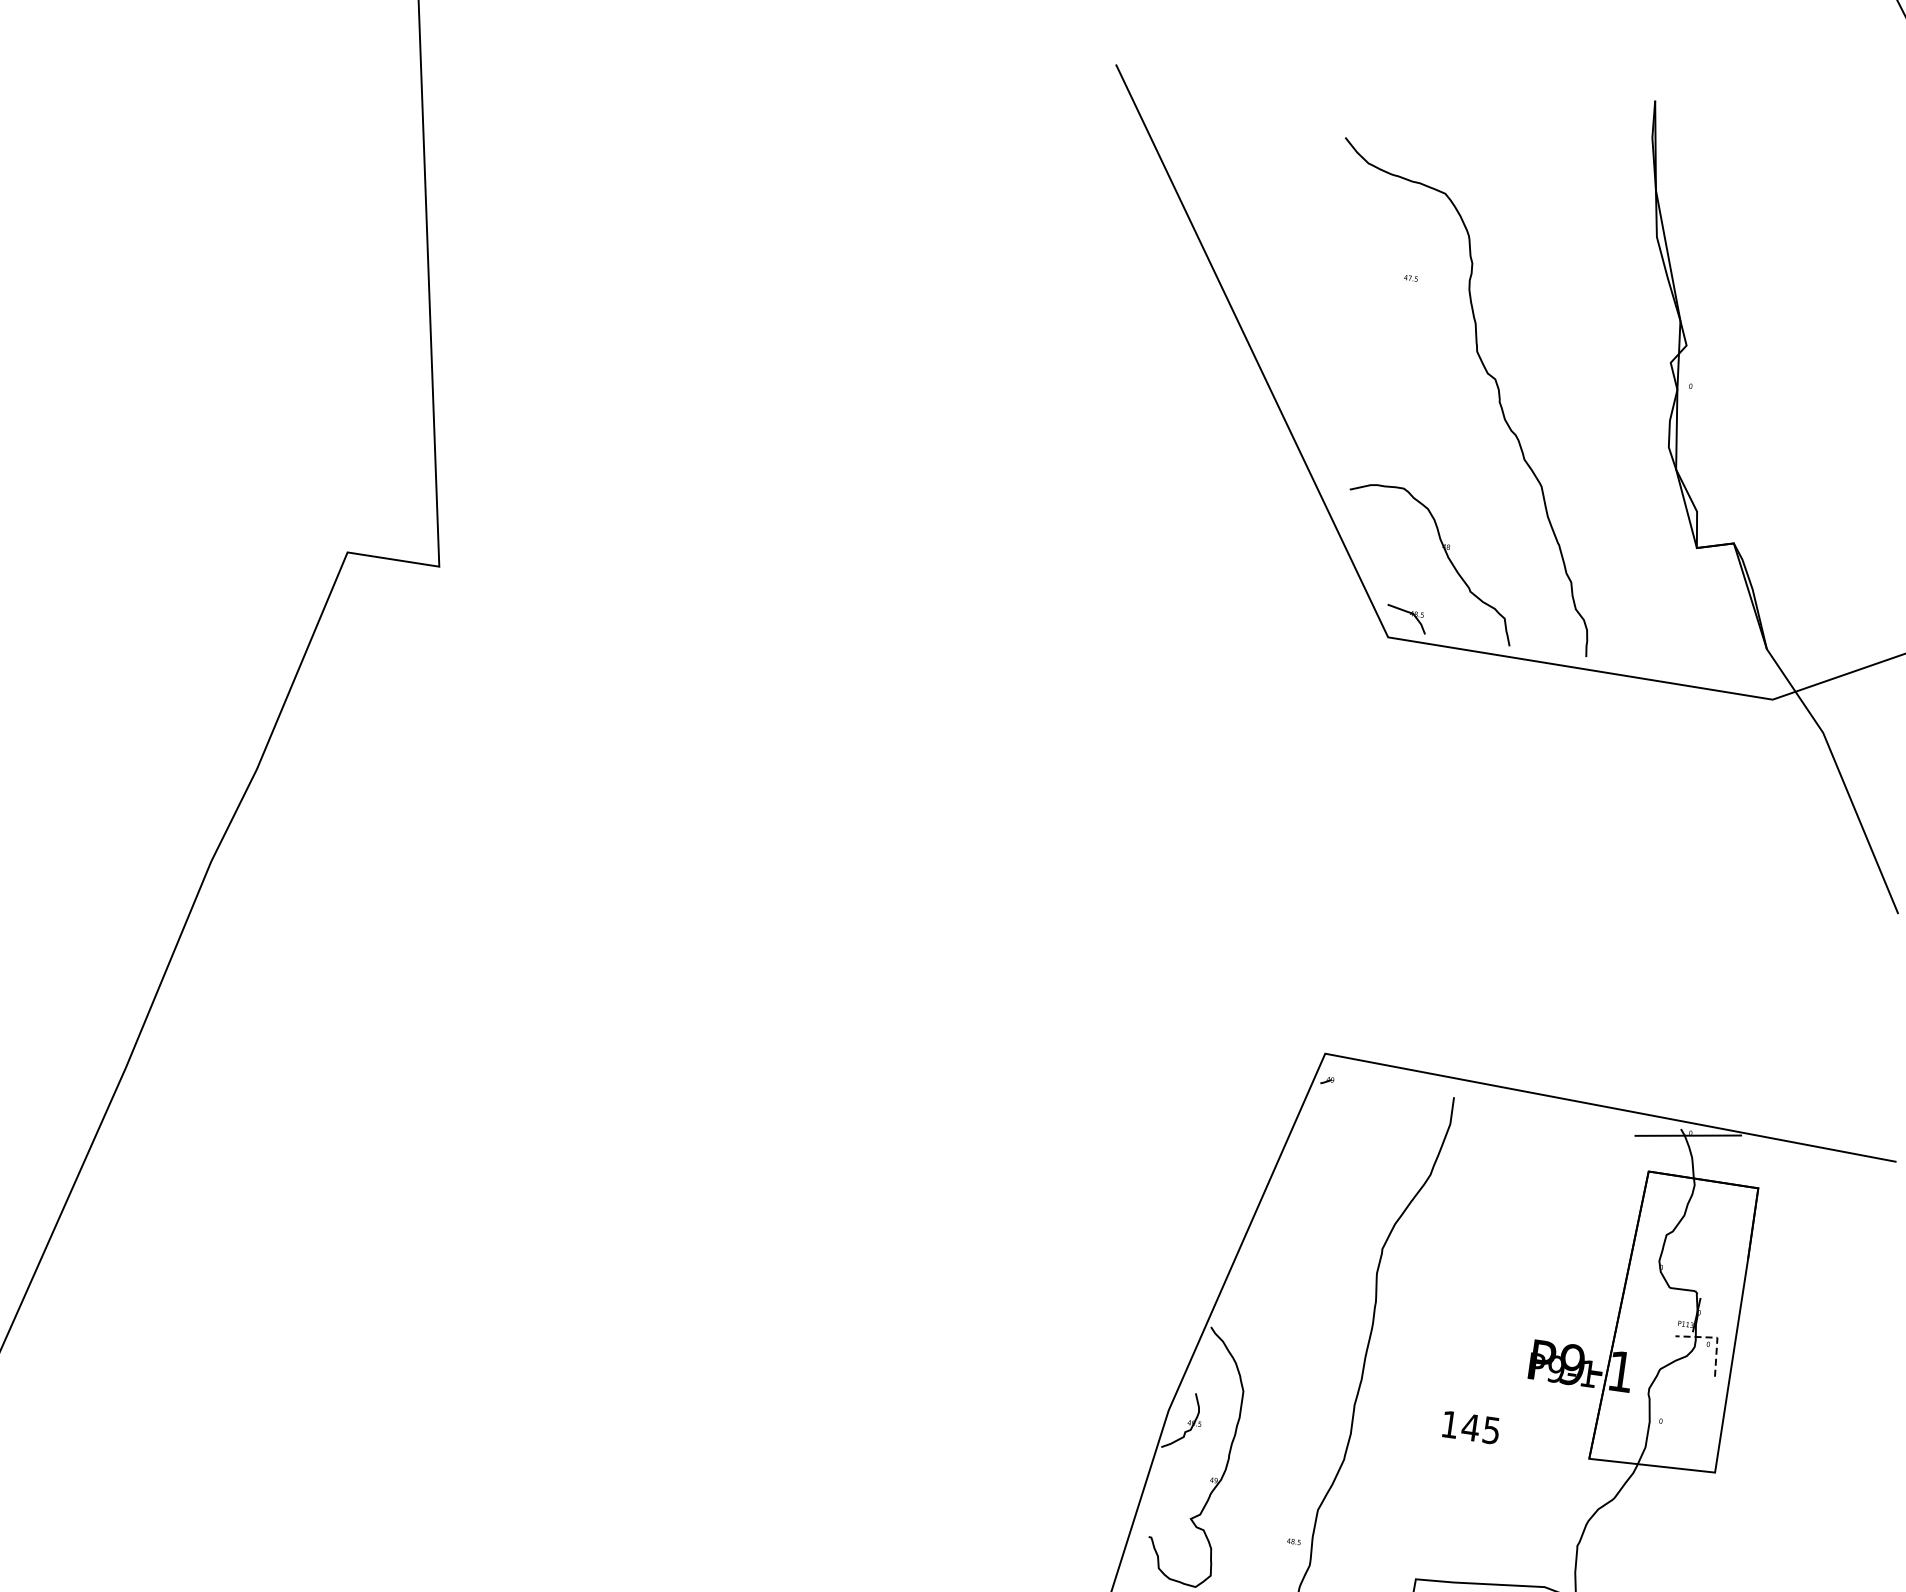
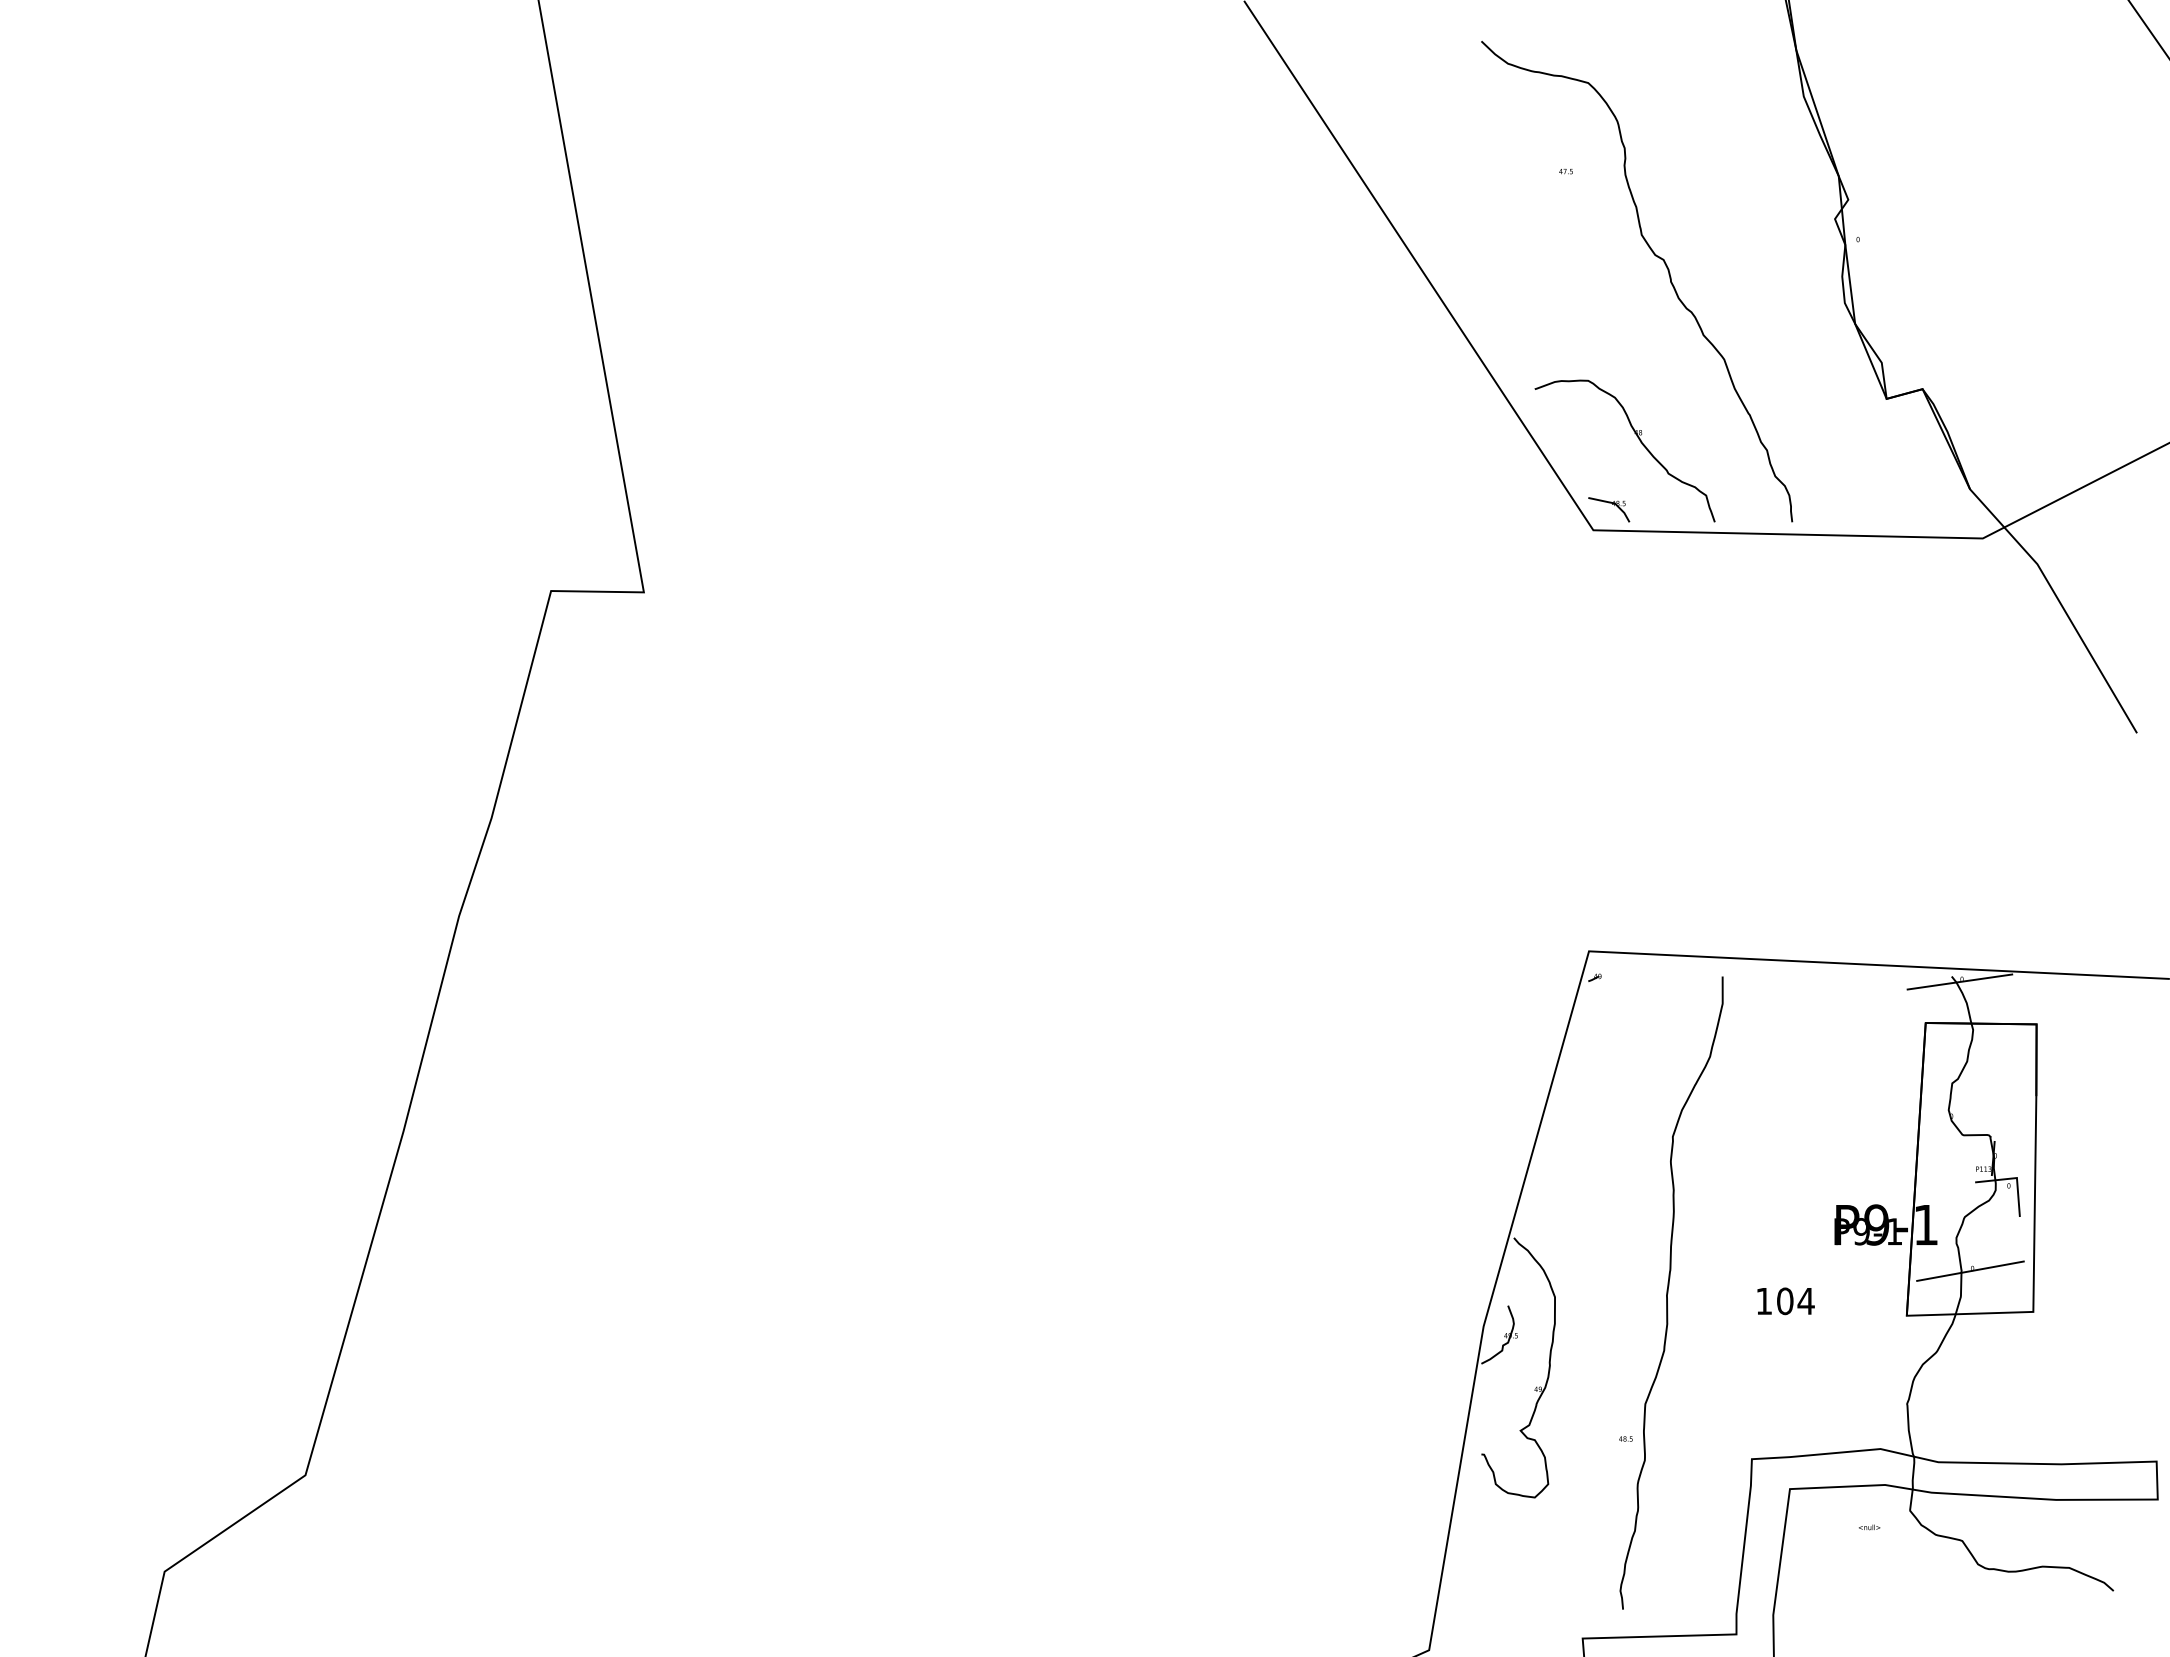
line: (1715, 1338) -> (2015, 1178), dashed -> solid
line: (1658, 1422) -> (1970, 1270), added
text: (1480, 1429) -> (1795, 1301), 145 -> 104

